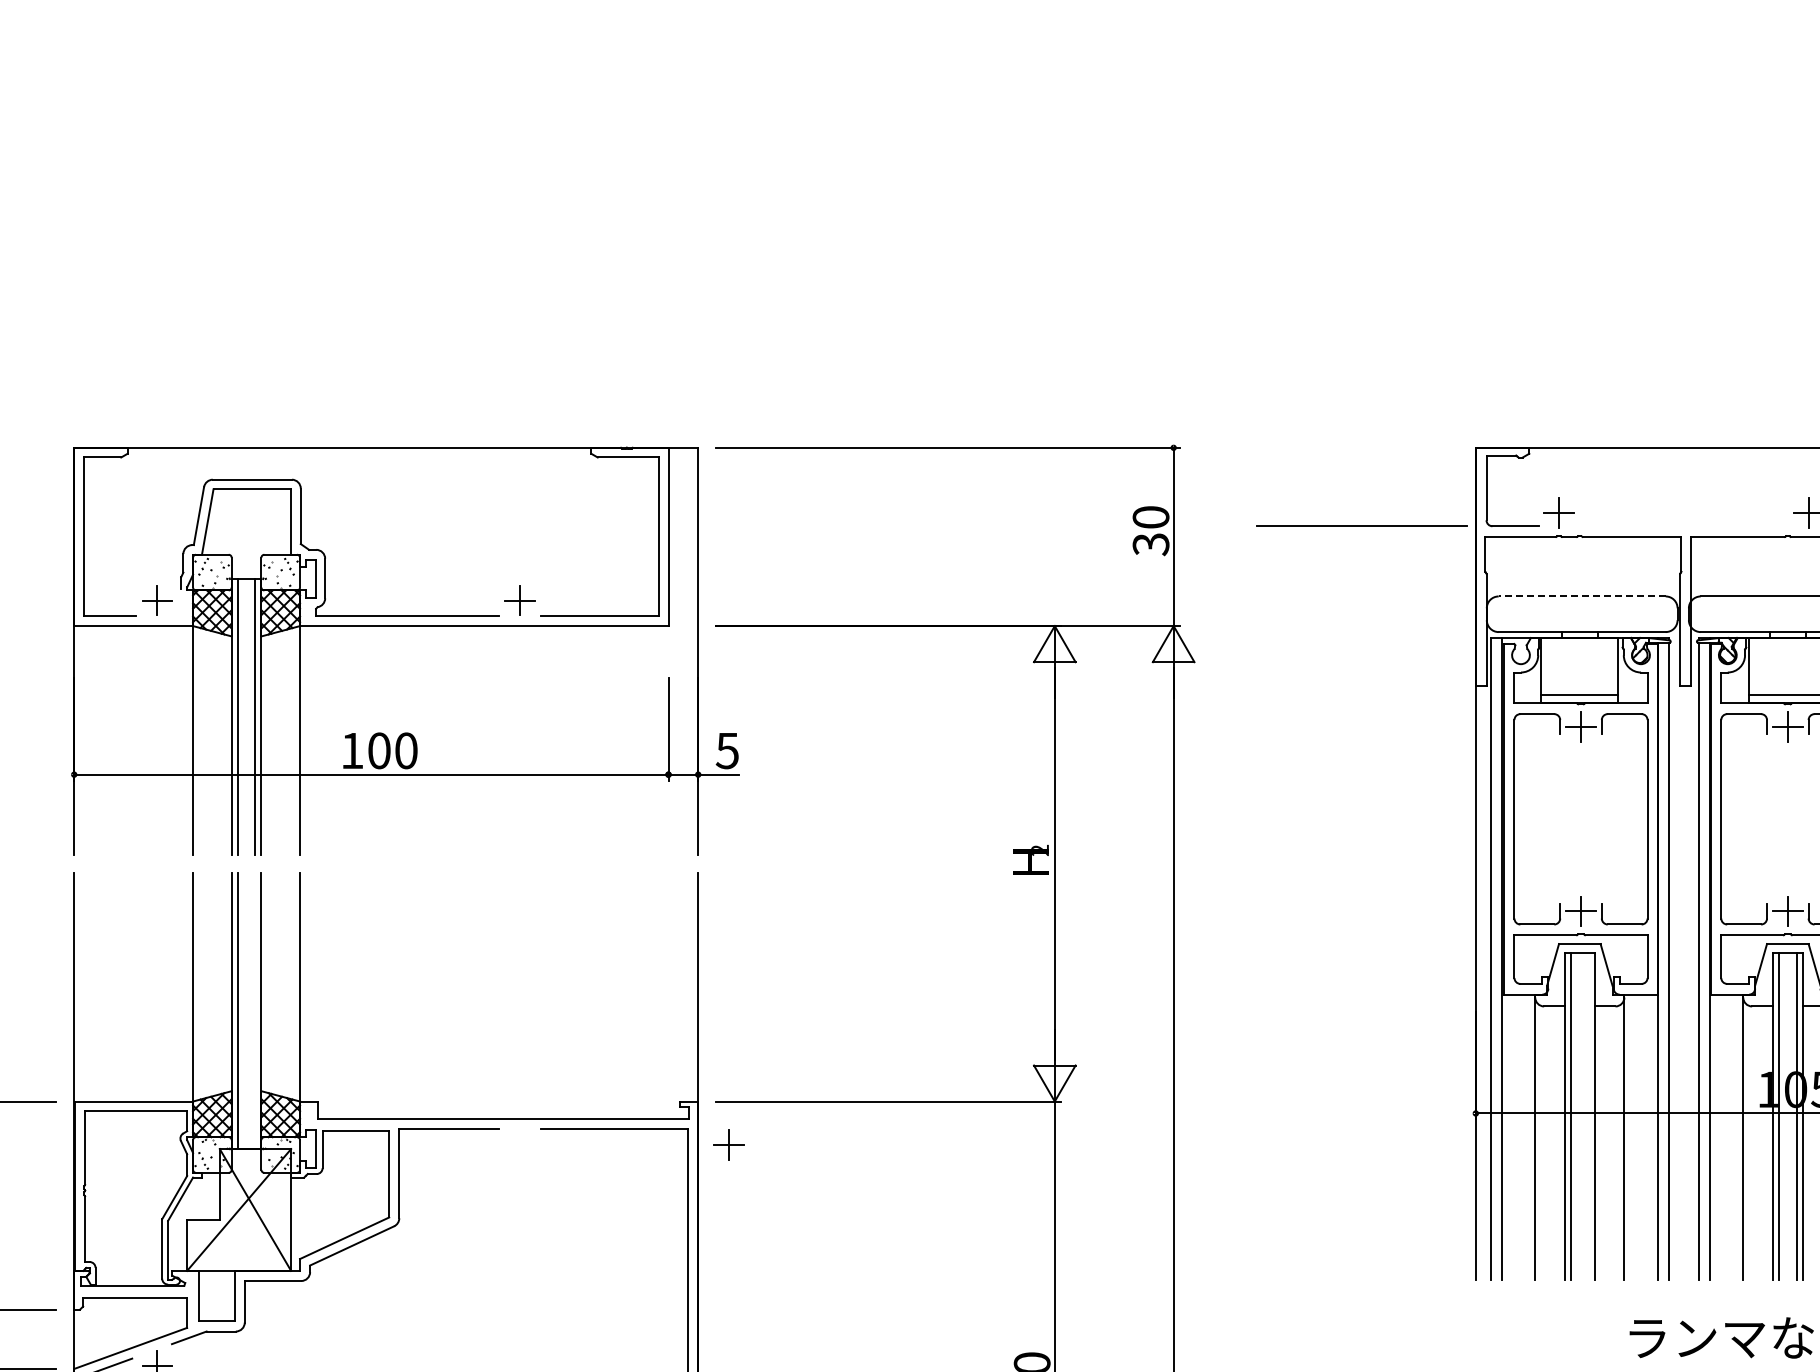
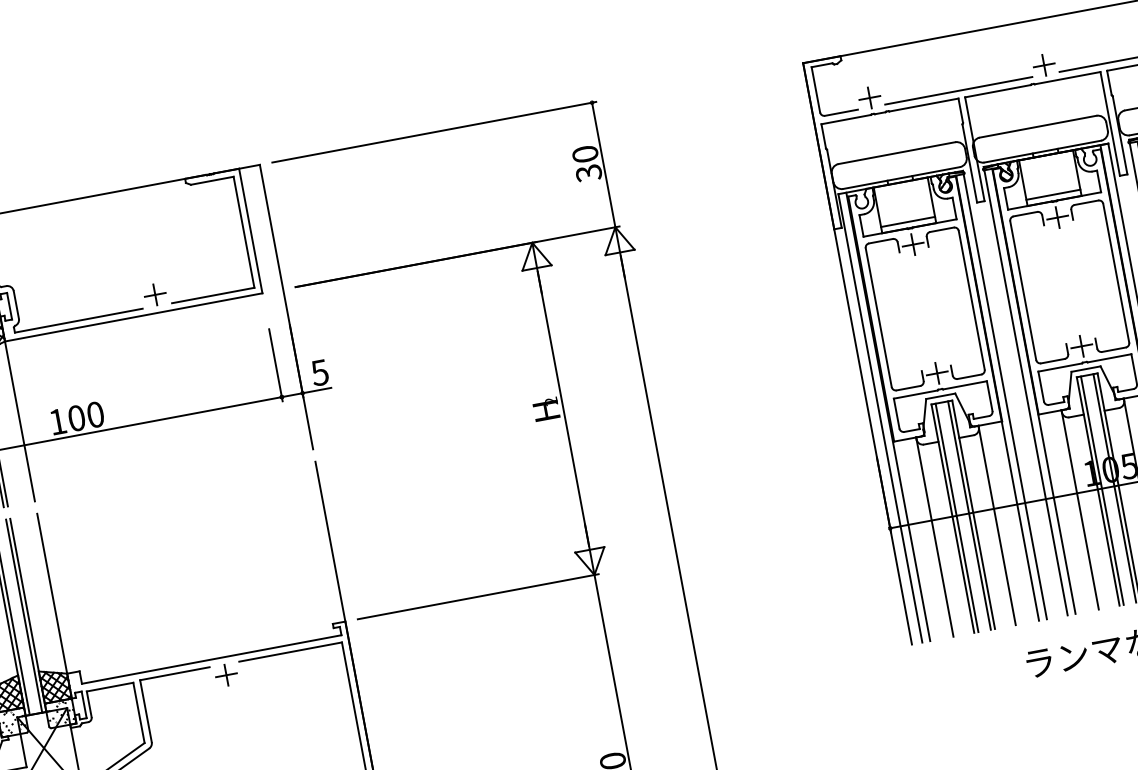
line: (1361, 525) -> (958, 90), moved
line: (1581, 596) -> (896, 153), dashed -> solid
line: (255, 1010) -> (24, 615), added
line: (1588, 1115) -> (969, 514), added
part: (728, 1144) -> (226, 675), moved

